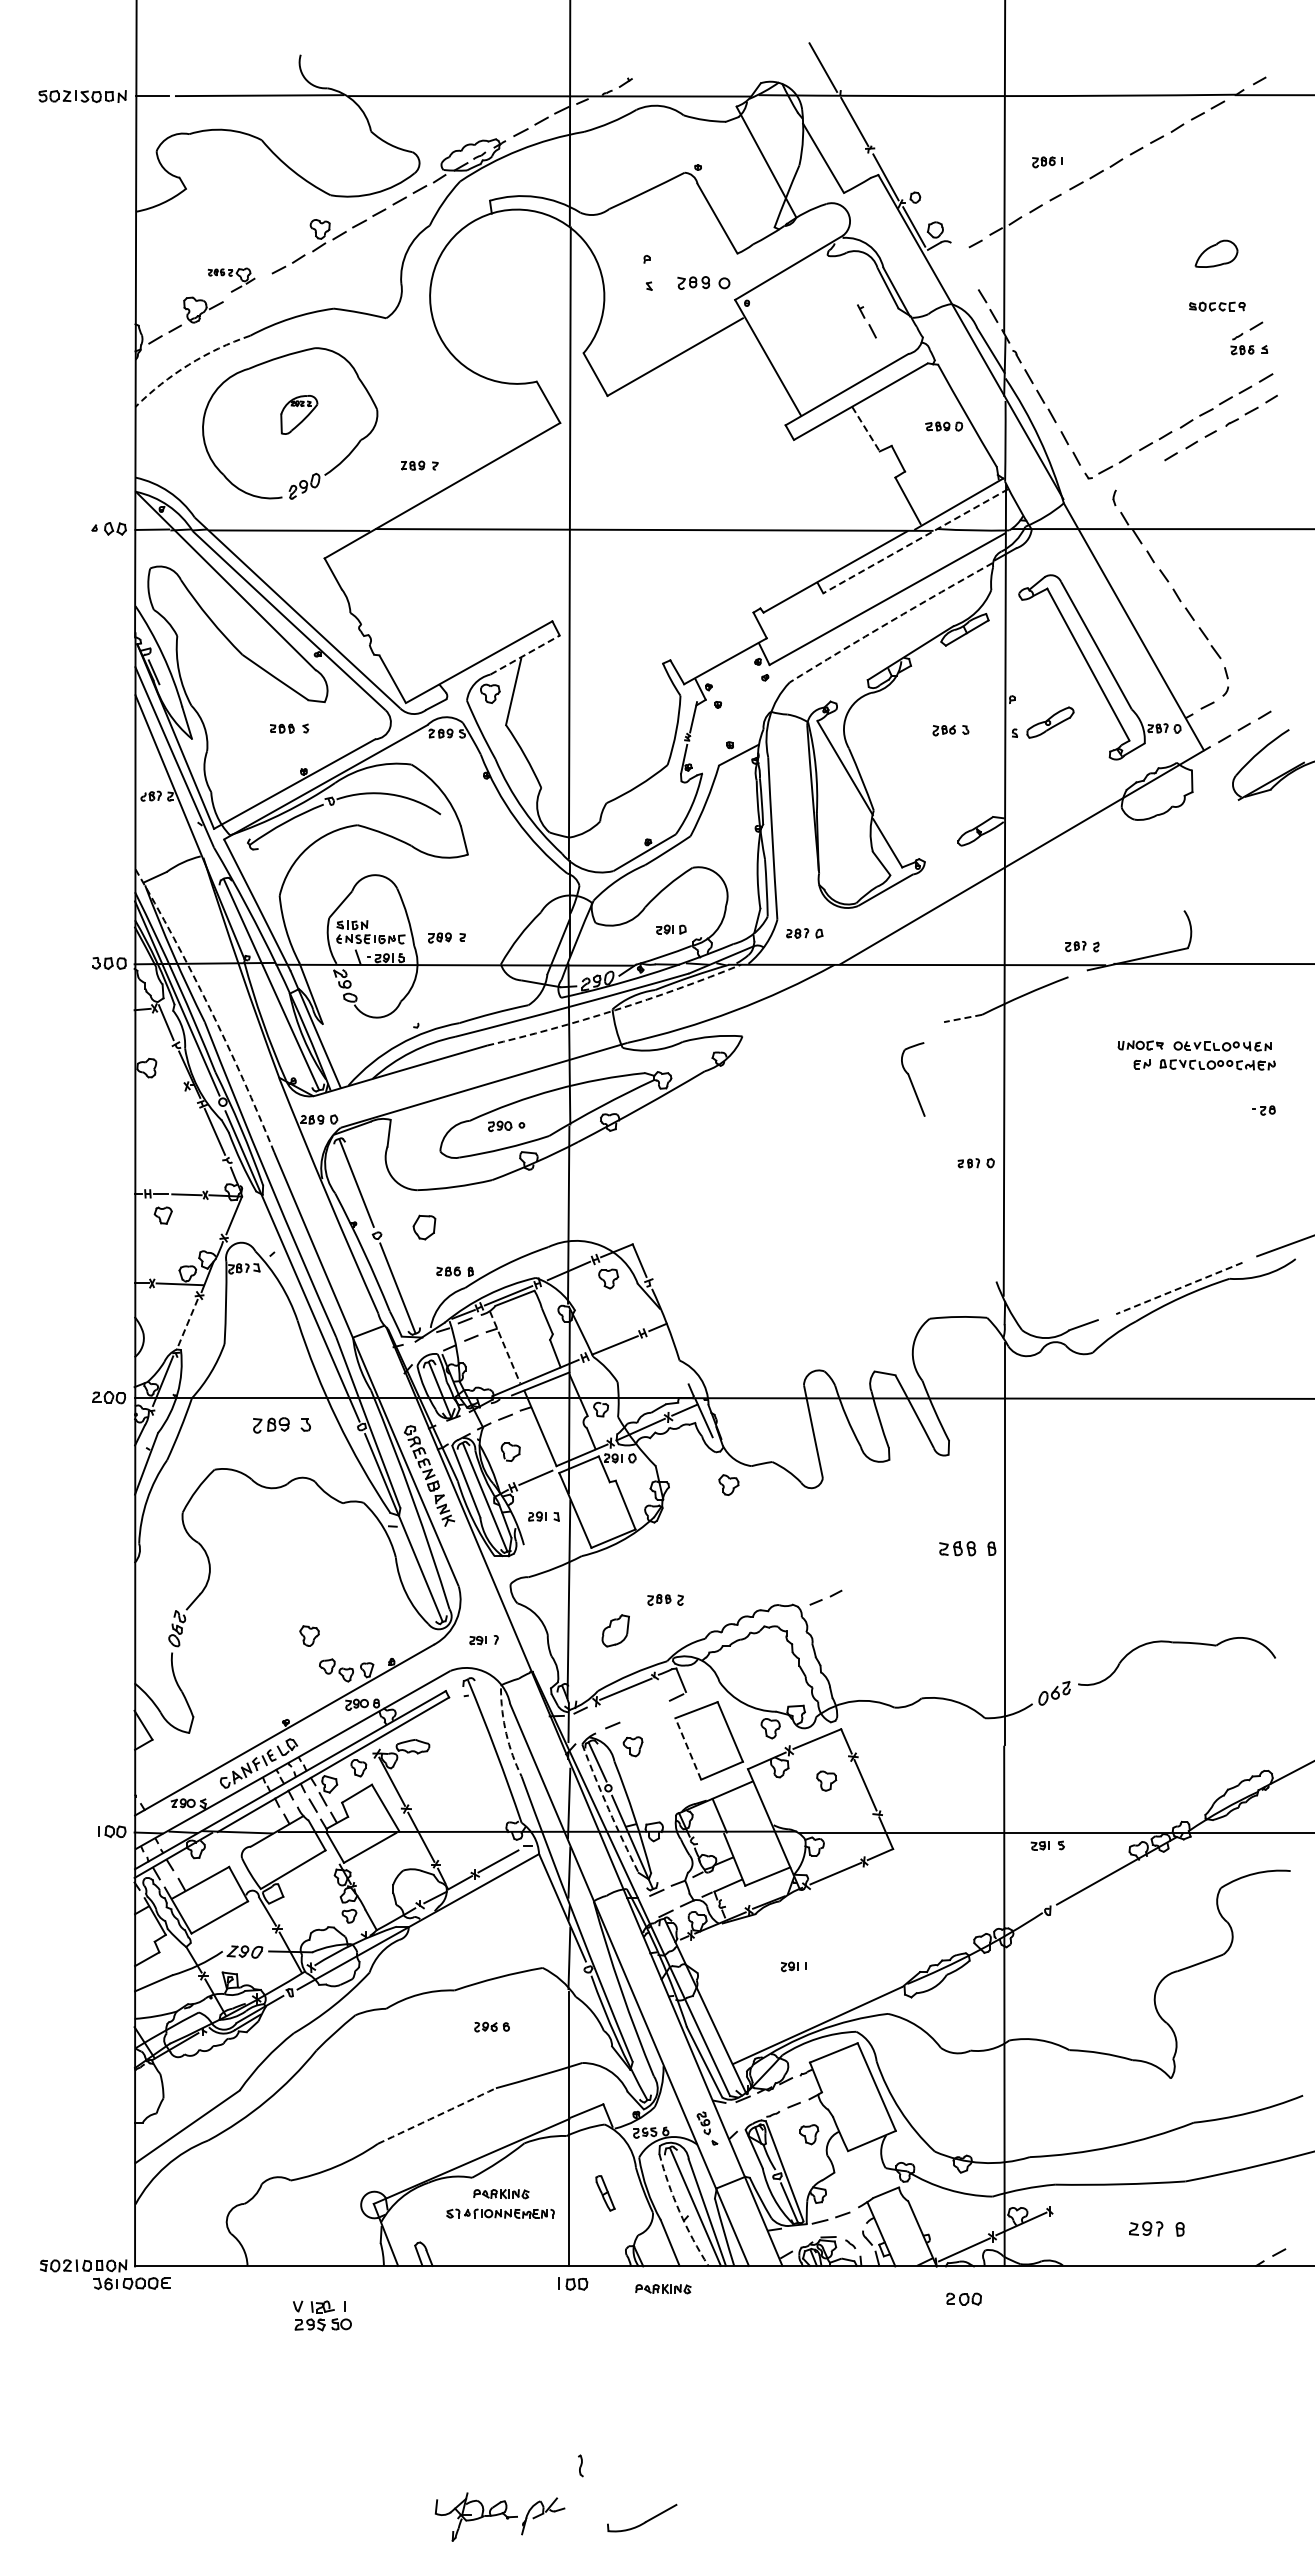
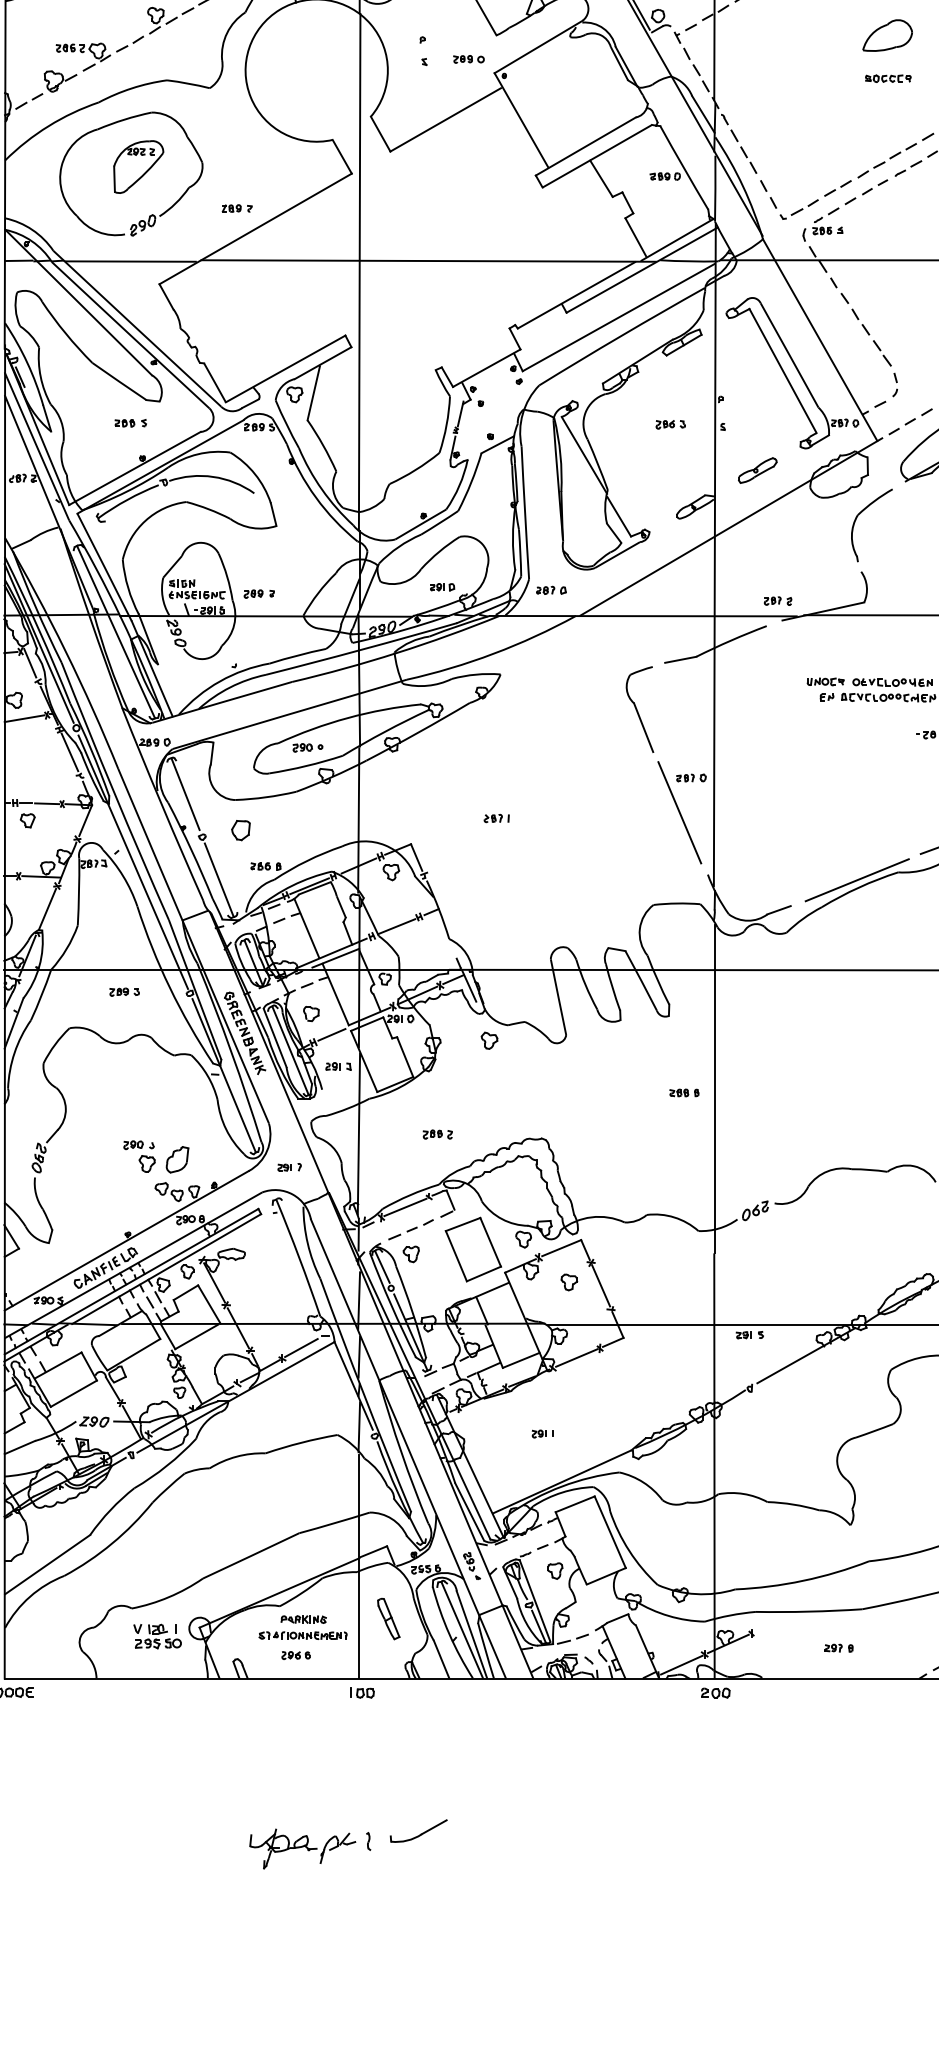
part: (1216, 253) -> (887, 35), size x1.43
part: (231, 279) -> (83, 56), size x1.43
part: (703, 282) -> (468, 58), size x0.71
part: (866, 321) -> (681, 45), moved
part: (1250, 345) -> (828, 227), moved
arc: (188, 364) -> (48, 125), dashed -> solid
part: (299, 414) -> (138, 166), size x1.67
line: (866, 429) -> (601, 178), dashed -> solid
line: (915, 541) -> (641, 270), dashed -> solid
arc: (890, 621) -> (621, 335), dashed -> solid
line: (525, 655) -> (323, 363), dashed -> solid
part: (1050, 722) -> (757, 470), moved
part: (1183, 839) -> (860, 513), added
arc: (209, 1008) -> (65, 651), dashed -> solid
arc: (615, 1010) -> (396, 653), dashed -> solid
line: (962, 1018) -> (680, 659), dashed -> solid
part: (913, 1079) -> (640, 709), size x1.43
line: (159, 1090) -> (24, 718), added
line: (961, 1205) -> (679, 812), added
part: (737, 1212) -> (496, 818), added
line: (1178, 1288) -> (856, 880), dashed -> solid
line: (187, 1324) -> (47, 909), dashed -> solid
line: (505, 1347) -> (307, 928), dashed -> solid
part: (281, 1425) -> (124, 992), size x0.62
part: (967, 1549) -> (684, 1093), size x0.62
part: (825, 1597) -> (419, 1225), moved
part: (299, 1612) -> (138, 1144), added
part: (615, 1630) -> (177, 1159), moved
arc: (506, 1733) -> (307, 1243), dashed -> solid
line: (688, 1748) -> (456, 1255), dashed -> solid
arc: (608, 1809) -> (391, 1305), dashed -> solid
part: (491, 2026) -> (295, 1655), moved
arc: (436, 2116) -> (250, 1556), dashed -> solid
part: (605, 2193) -> (388, 1619), size x1.43
arc: (679, 2211) -> (449, 1633), dashed -> solid
part: (1156, 2229) -> (838, 1648), size x0.62
part: (663, 2289) -> (436, 1697), removed
part: (963, 2298) -> (715, 1692), moved
part: (322, 2315) -> (157, 1636), moved
part: (499, 2516) -> (302, 1848), moved
part: (642, 2517) -> (418, 1830), moved

